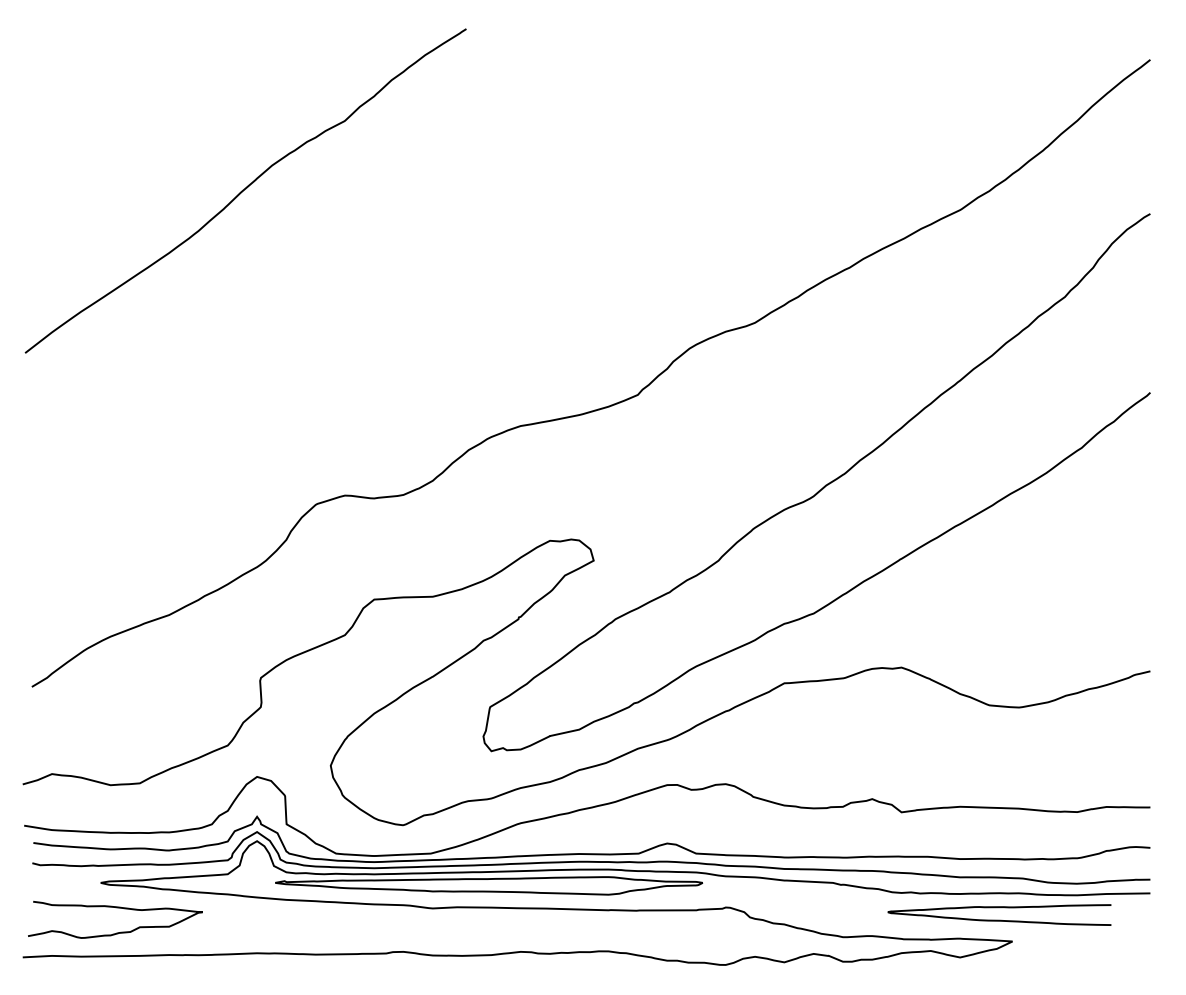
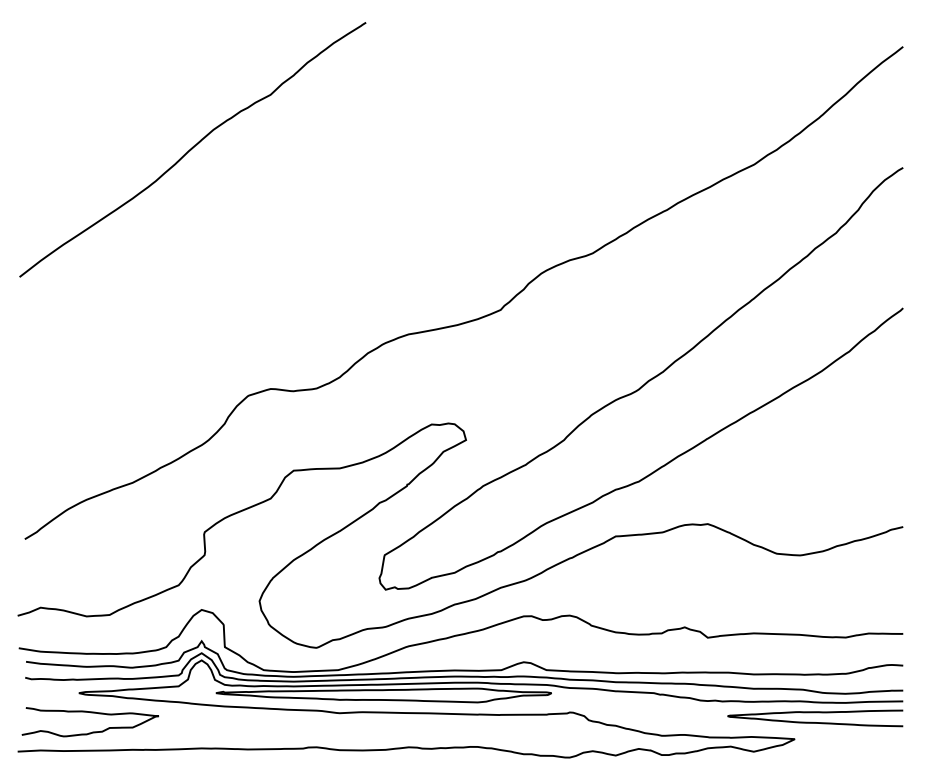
curve: (999, 919) -> (815, 721), moved

